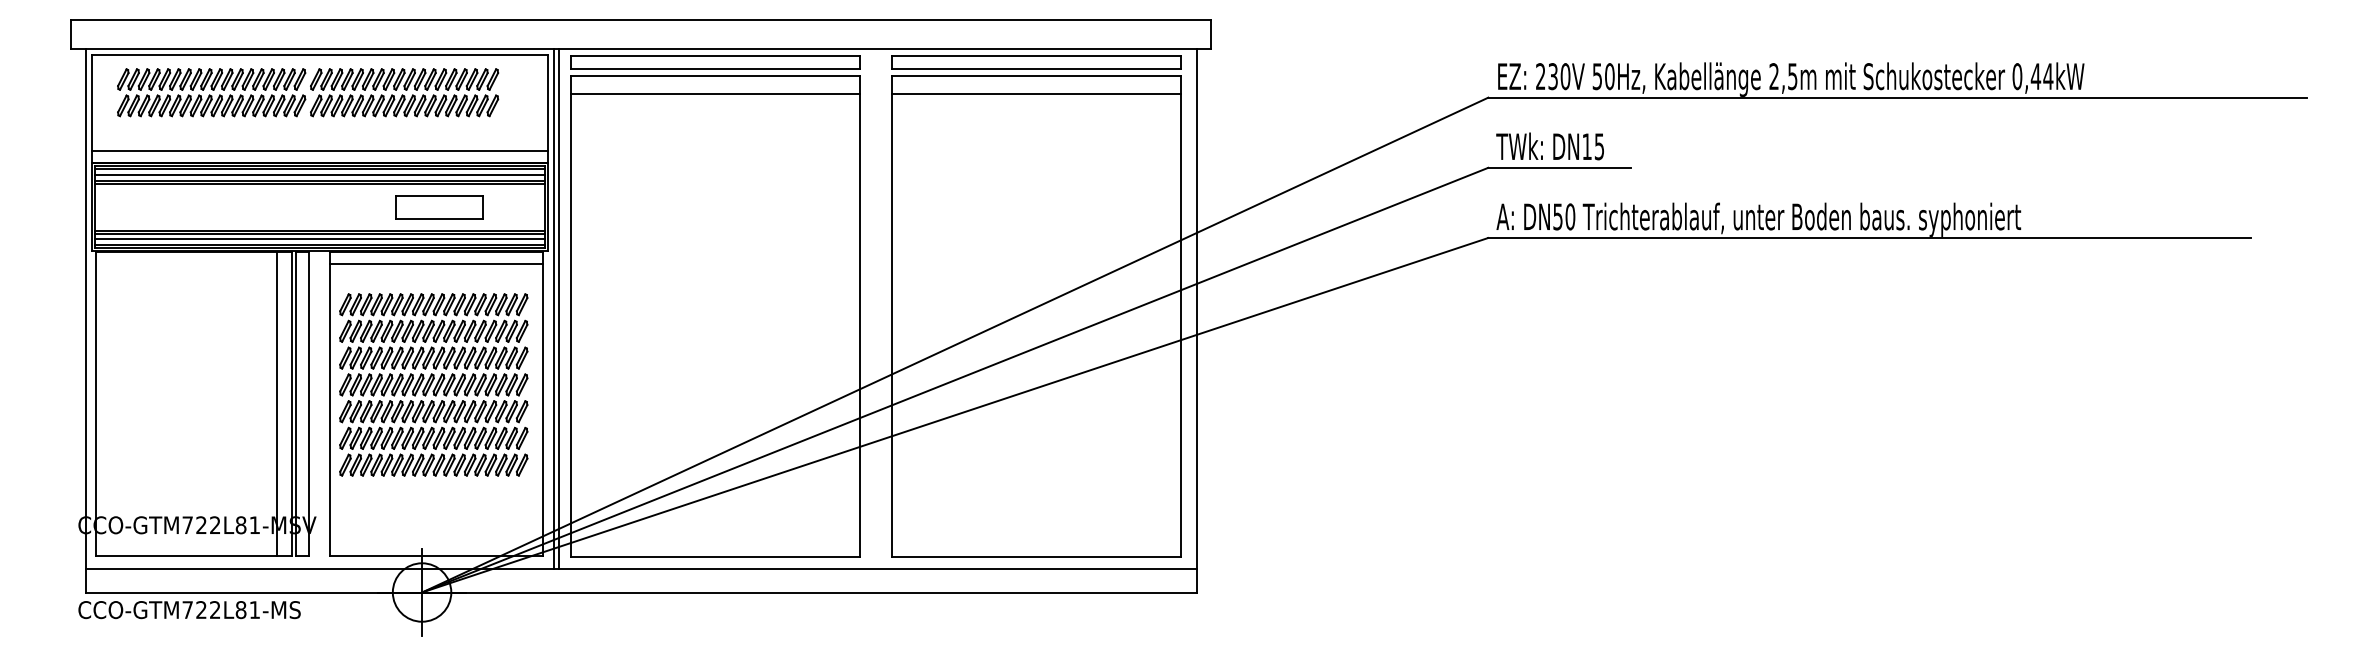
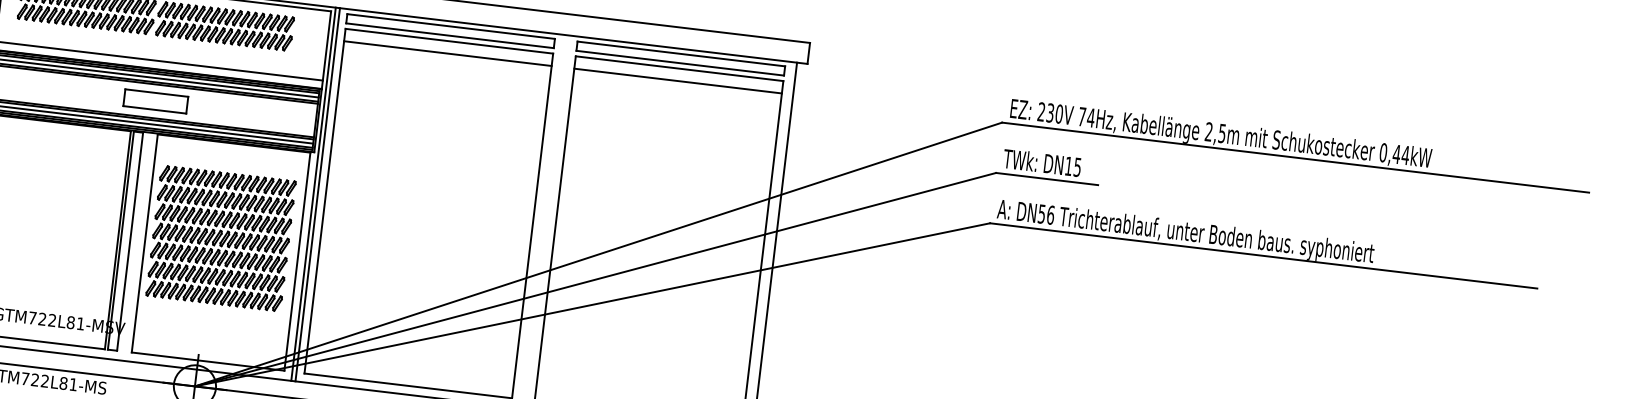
text: (1603, 76) -> (1086, 117), 50Hz, -> 74Hz,
part: (439, 207) -> (155, 101), moved
text: (1570, 216) -> (1050, 214), DN50 -> DN56
line: (435, 263) -> (232, 151), removed
line: (277, 404) -> (107, 239), removed

